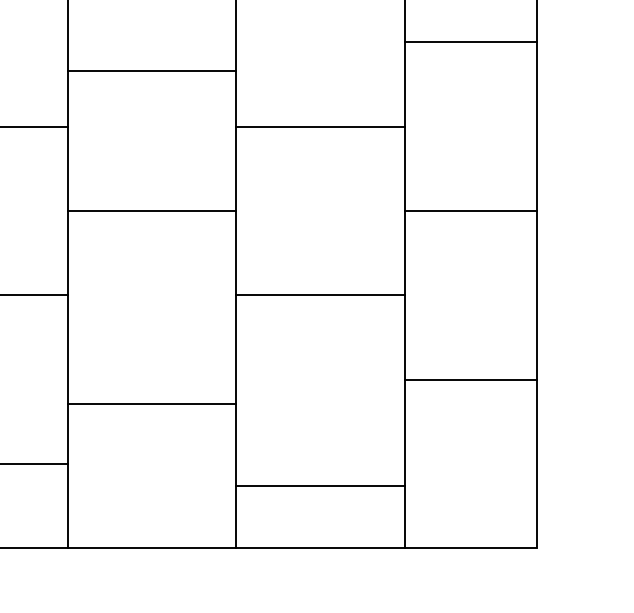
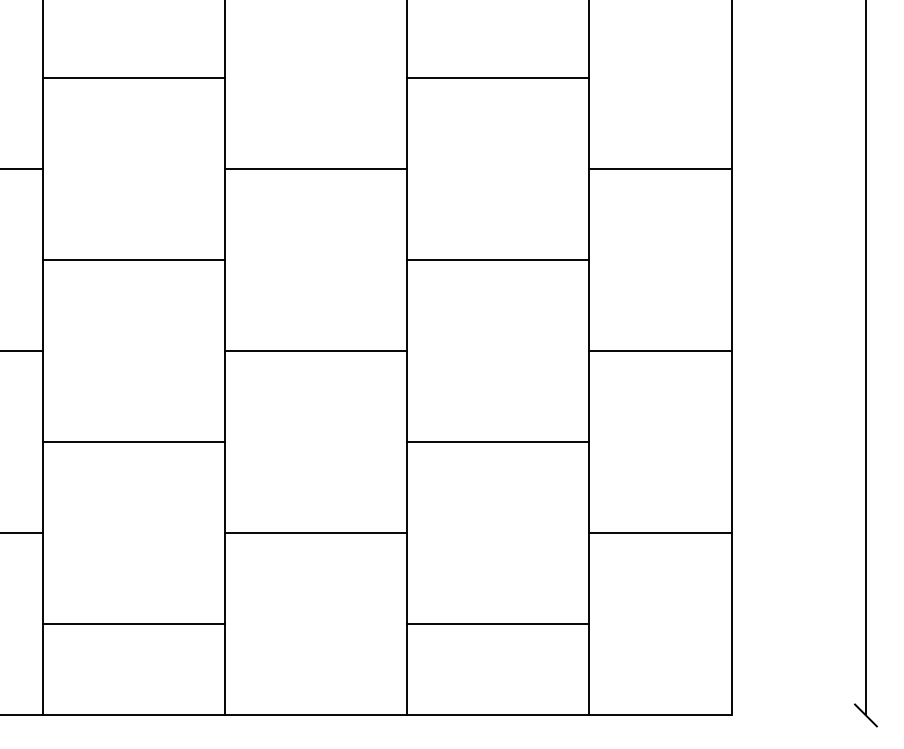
line: (151, 71) -> (315, 169), moved
line: (151, 404) -> (315, 533), moved
line: (321, 486) -> (498, 624), moved

